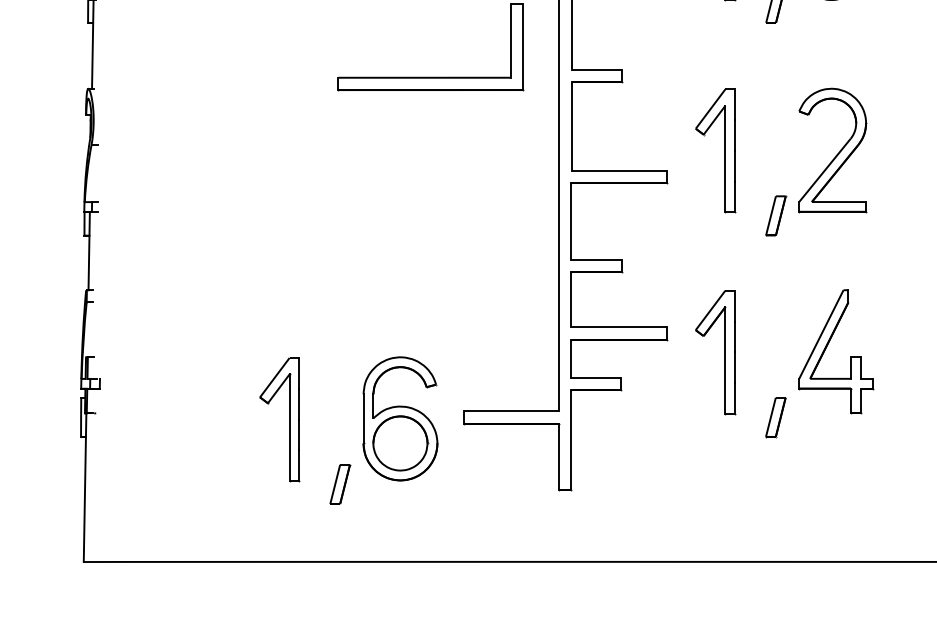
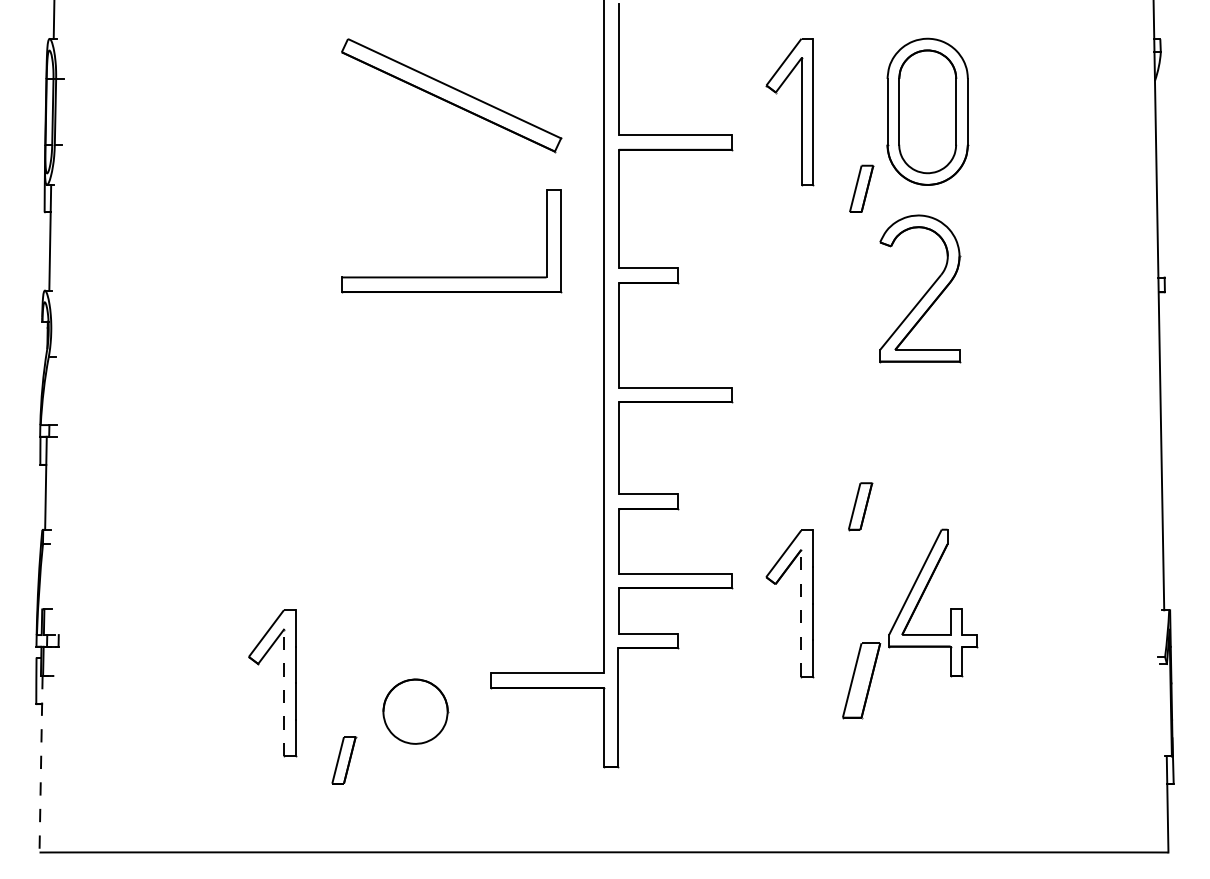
part: (724, 151) -> (800, 364), removed
part: (837, 153) -> (925, 292), moved
part: (775, 215) -> (860, 506), moved
line: (725, 359) -> (801, 612), solid -> dashed
part: (775, 417) -> (860, 680), size x1.6
part: (400, 418) -> (415, 682), removed
line: (289, 427) -> (283, 692), solid -> dashed
line: (85, 487) -> (41, 764), solid -> dashed

